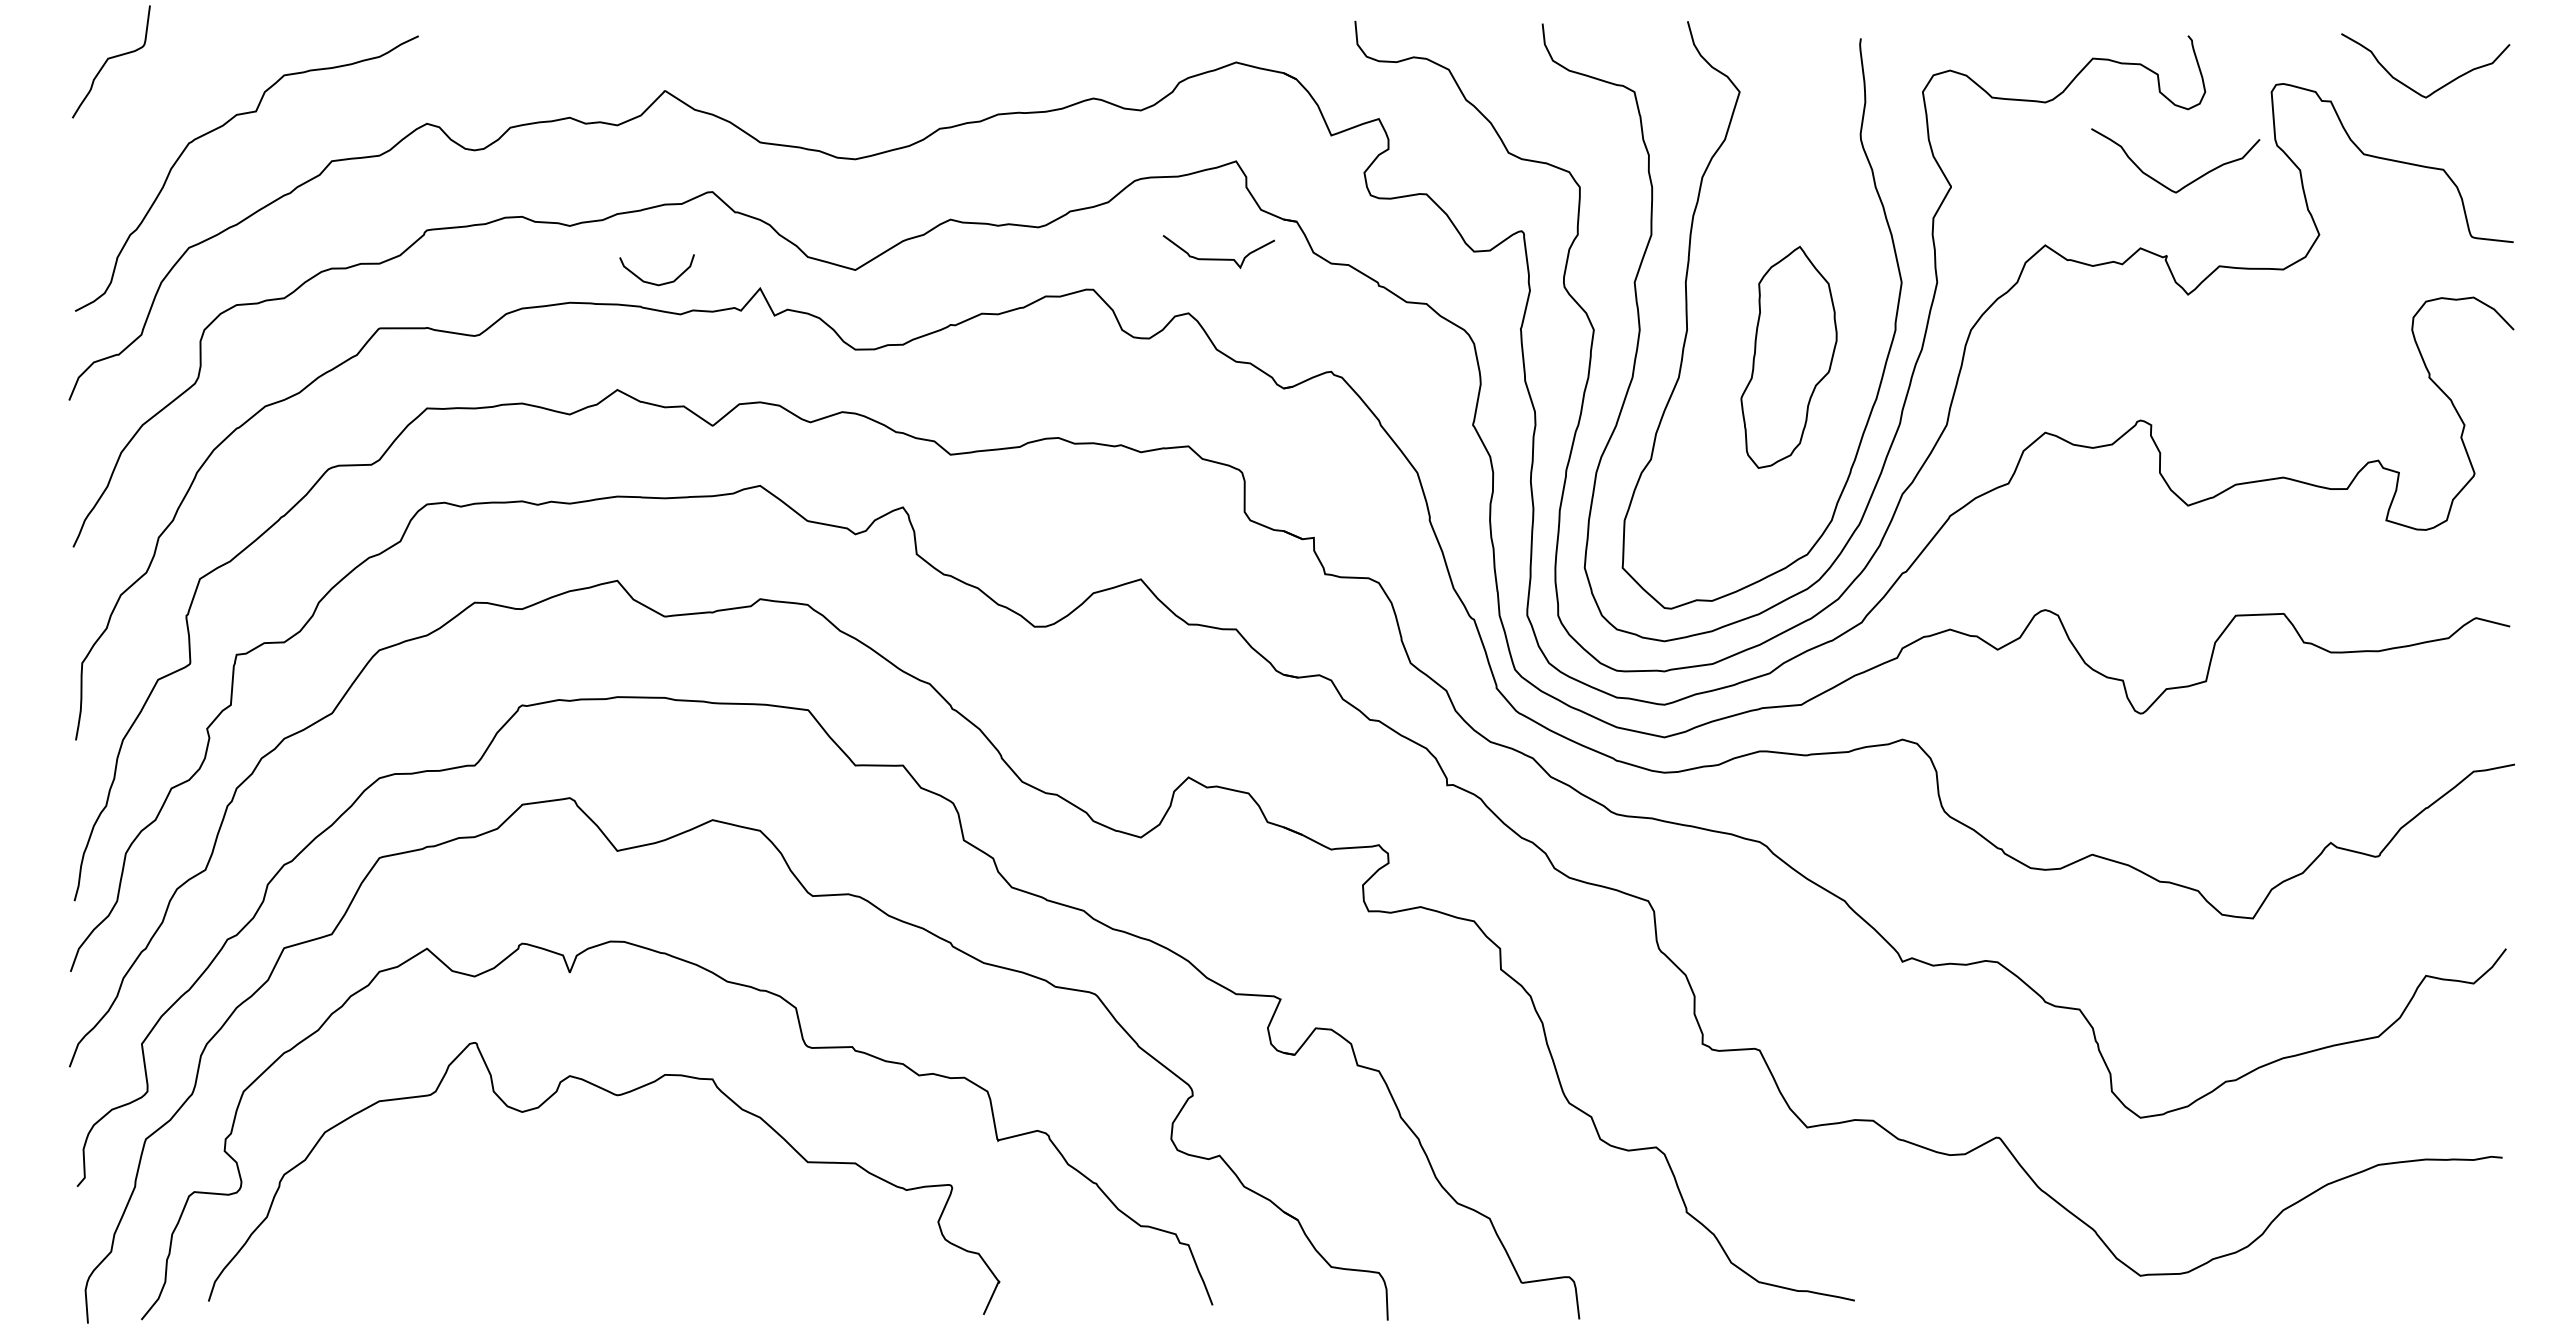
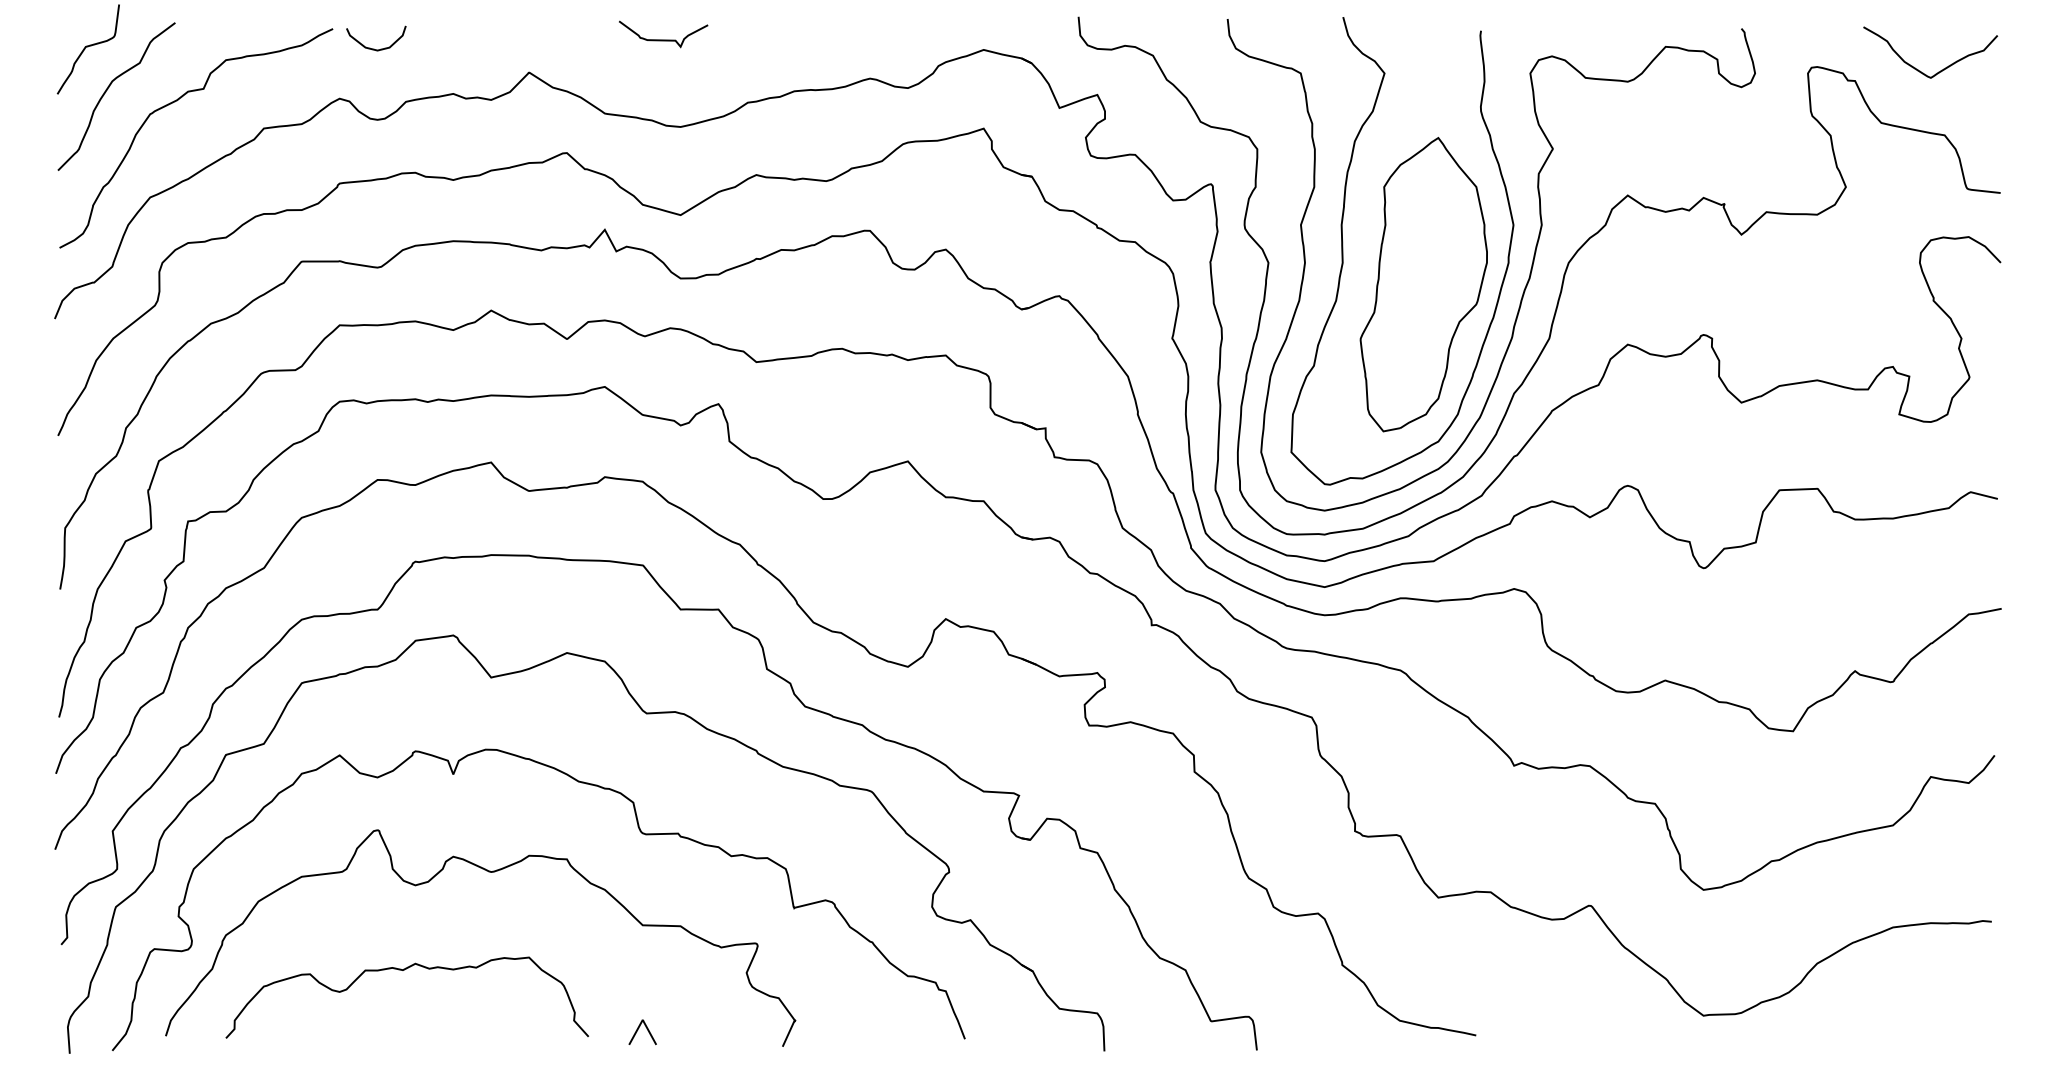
curve: (134, 114) -> (106, 91), added
curve: (2189, 182) -> (1742, 145), removed
curve: (1218, 258) -> (663, 39), moved
curve: (652, 282) -> (372, 48), moved
part: (1788, 357) -> (1423, 284), size x1.67
curve: (507, 1219) -> (403, 970), added
curve: (802, 1293) -> (638, 1029), added

